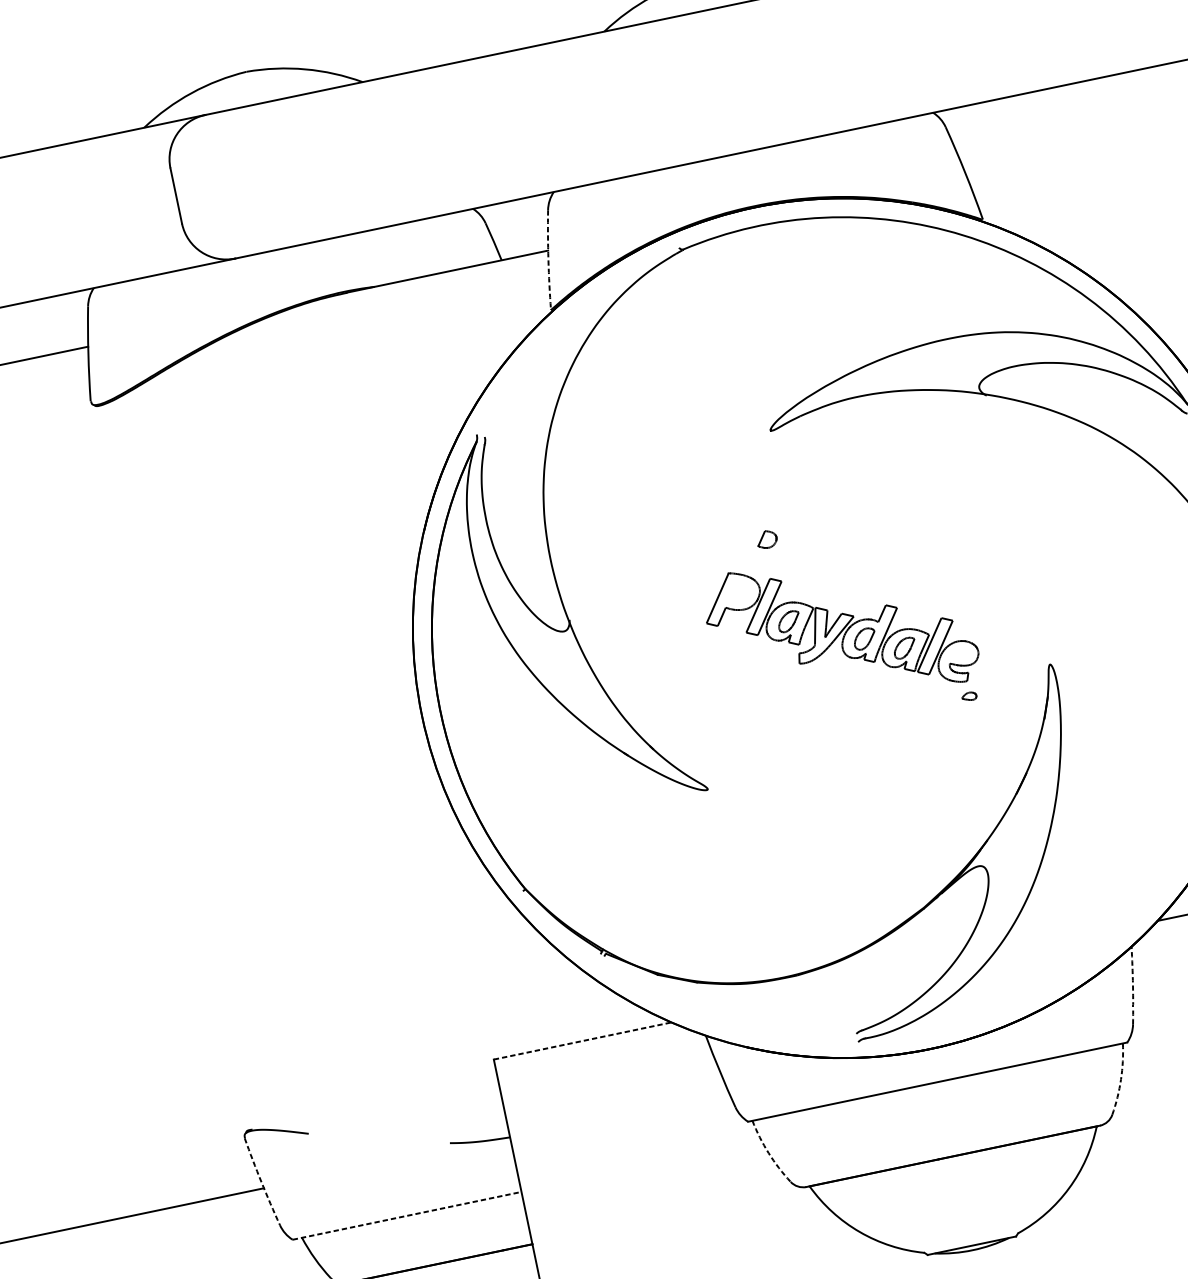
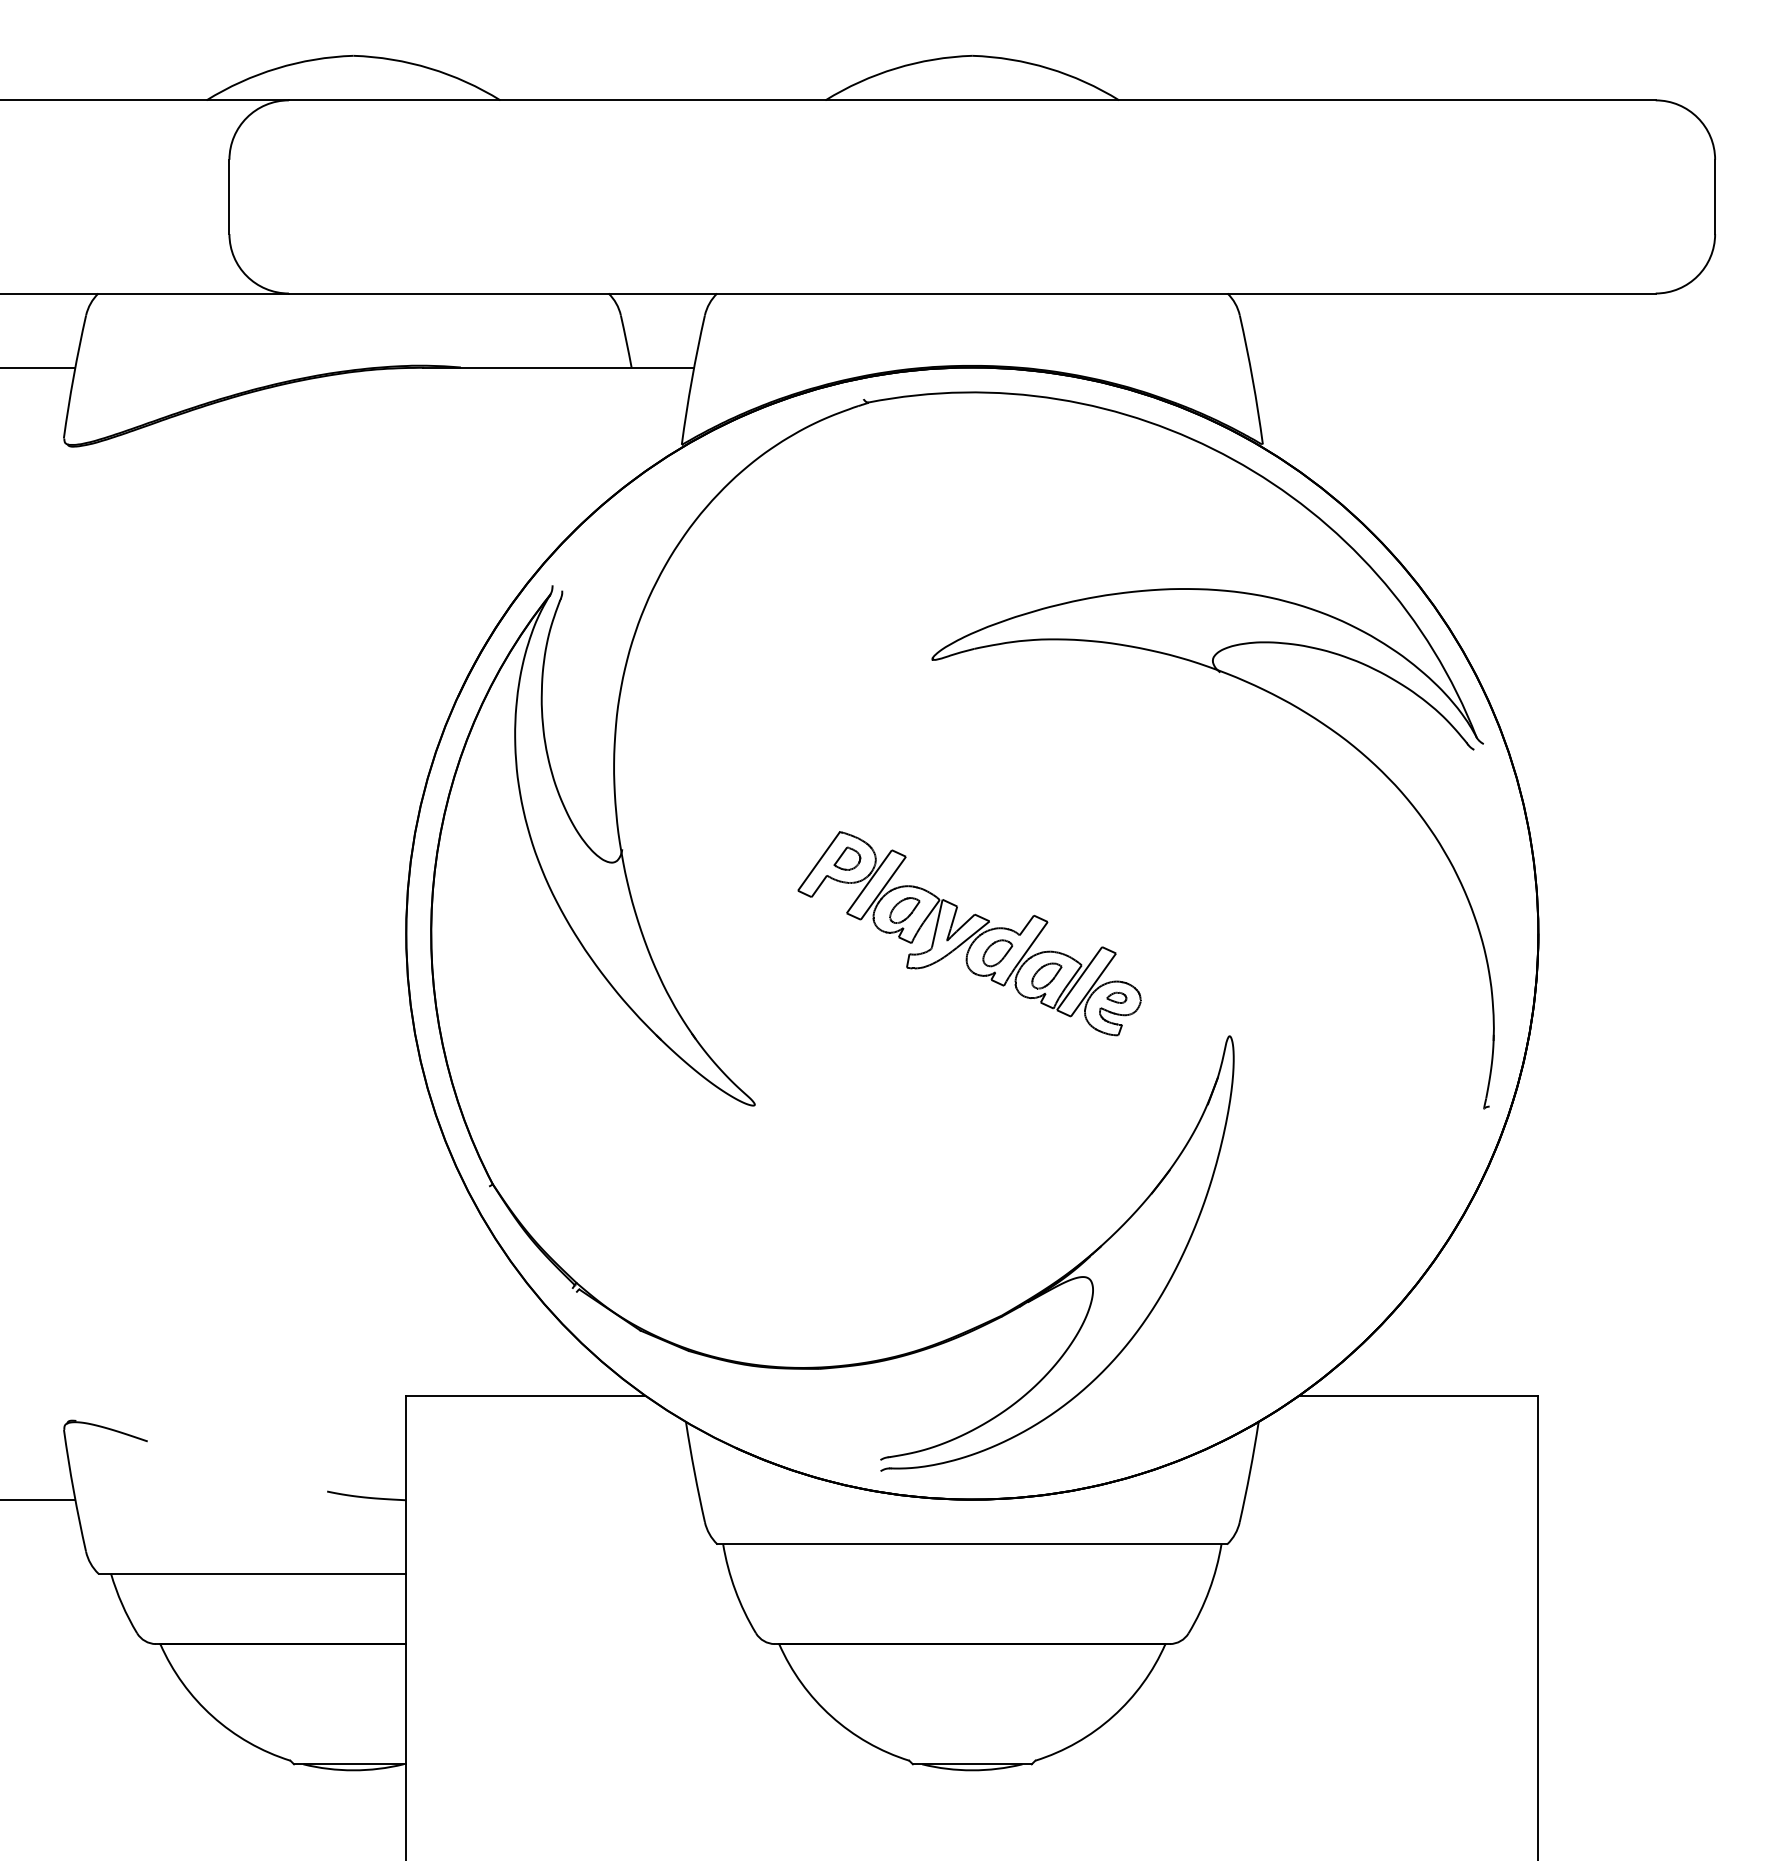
arc: (548, 259) -> (691, 379), dashed -> solid
part: (767, 539) -> (847, 858), moved
part: (968, 696) -> (1116, 997), moved
arc: (1133, 985) -> (1250, 1472), dashed -> solid
line: (582, 1040) -> (525, 1395), dashed -> solid
arc: (1121, 1079) -> (1209, 1590), dashed -> solid
arc: (768, 1153) -> (735, 1590), dashed -> solid
arc: (261, 1182) -> (73, 1491), dashed -> solid
line: (407, 1215) -> (252, 1573), dashed -> solid

